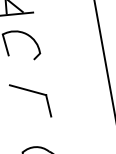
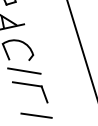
line: (26, 71) -> (24, 70), added
line: (35, 131) -> (36, 115), added

